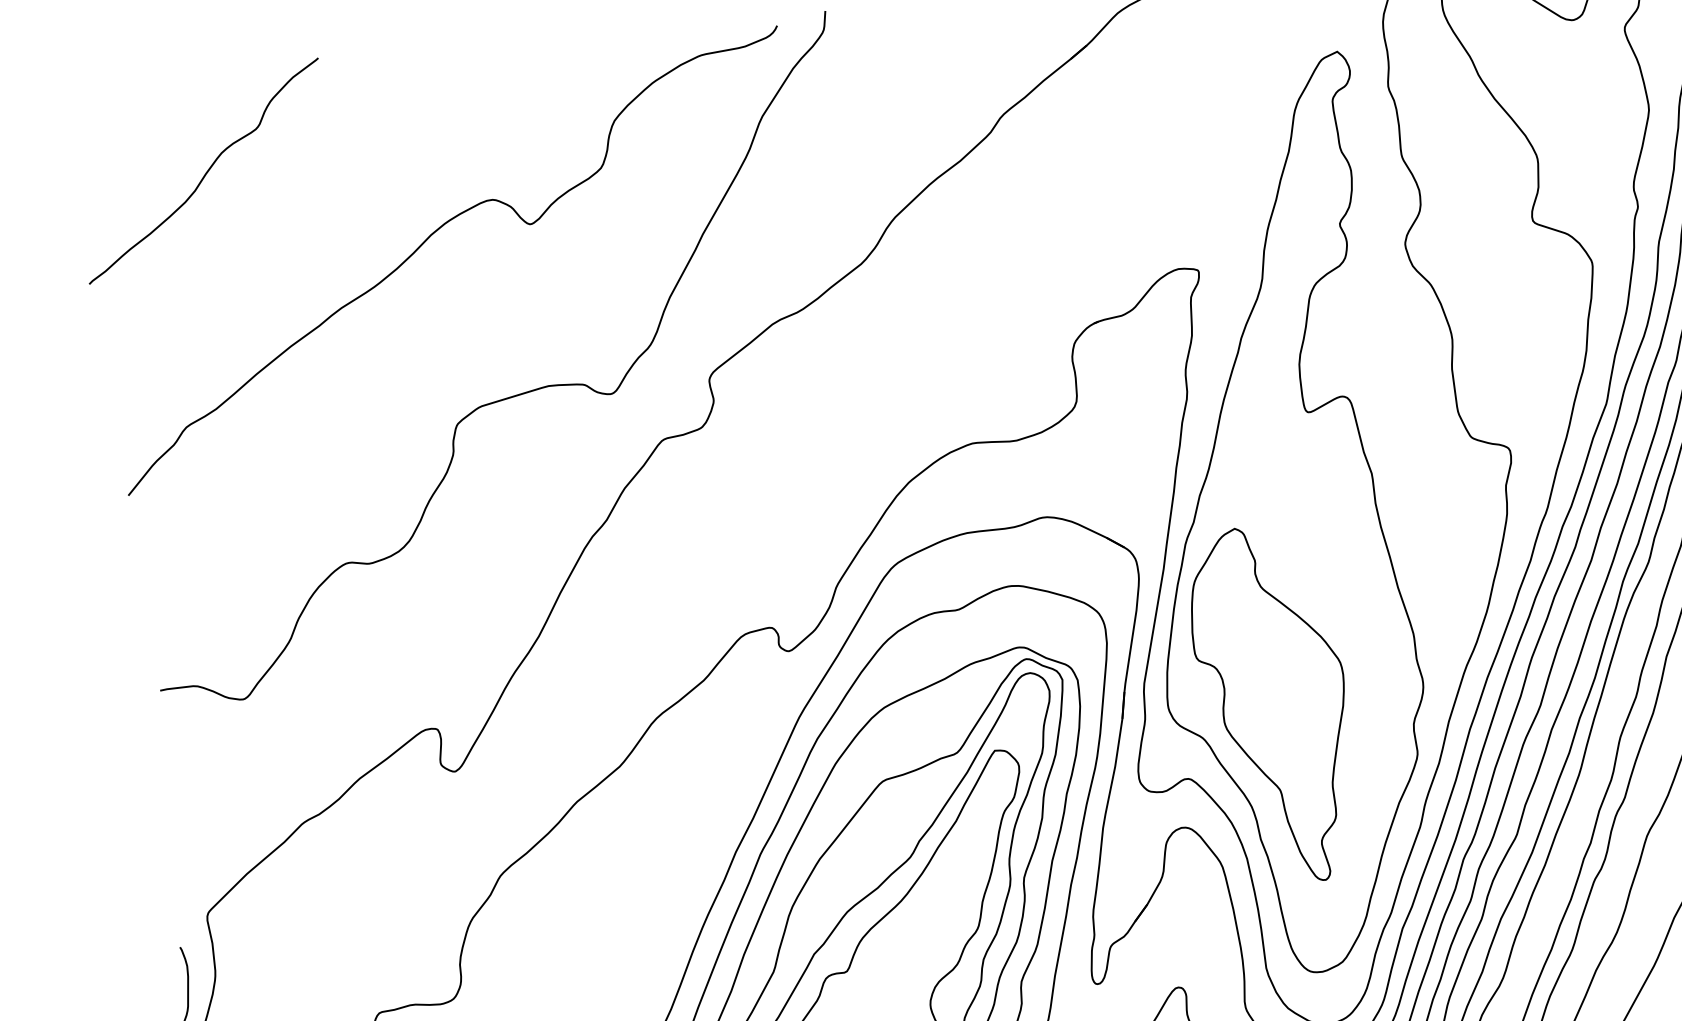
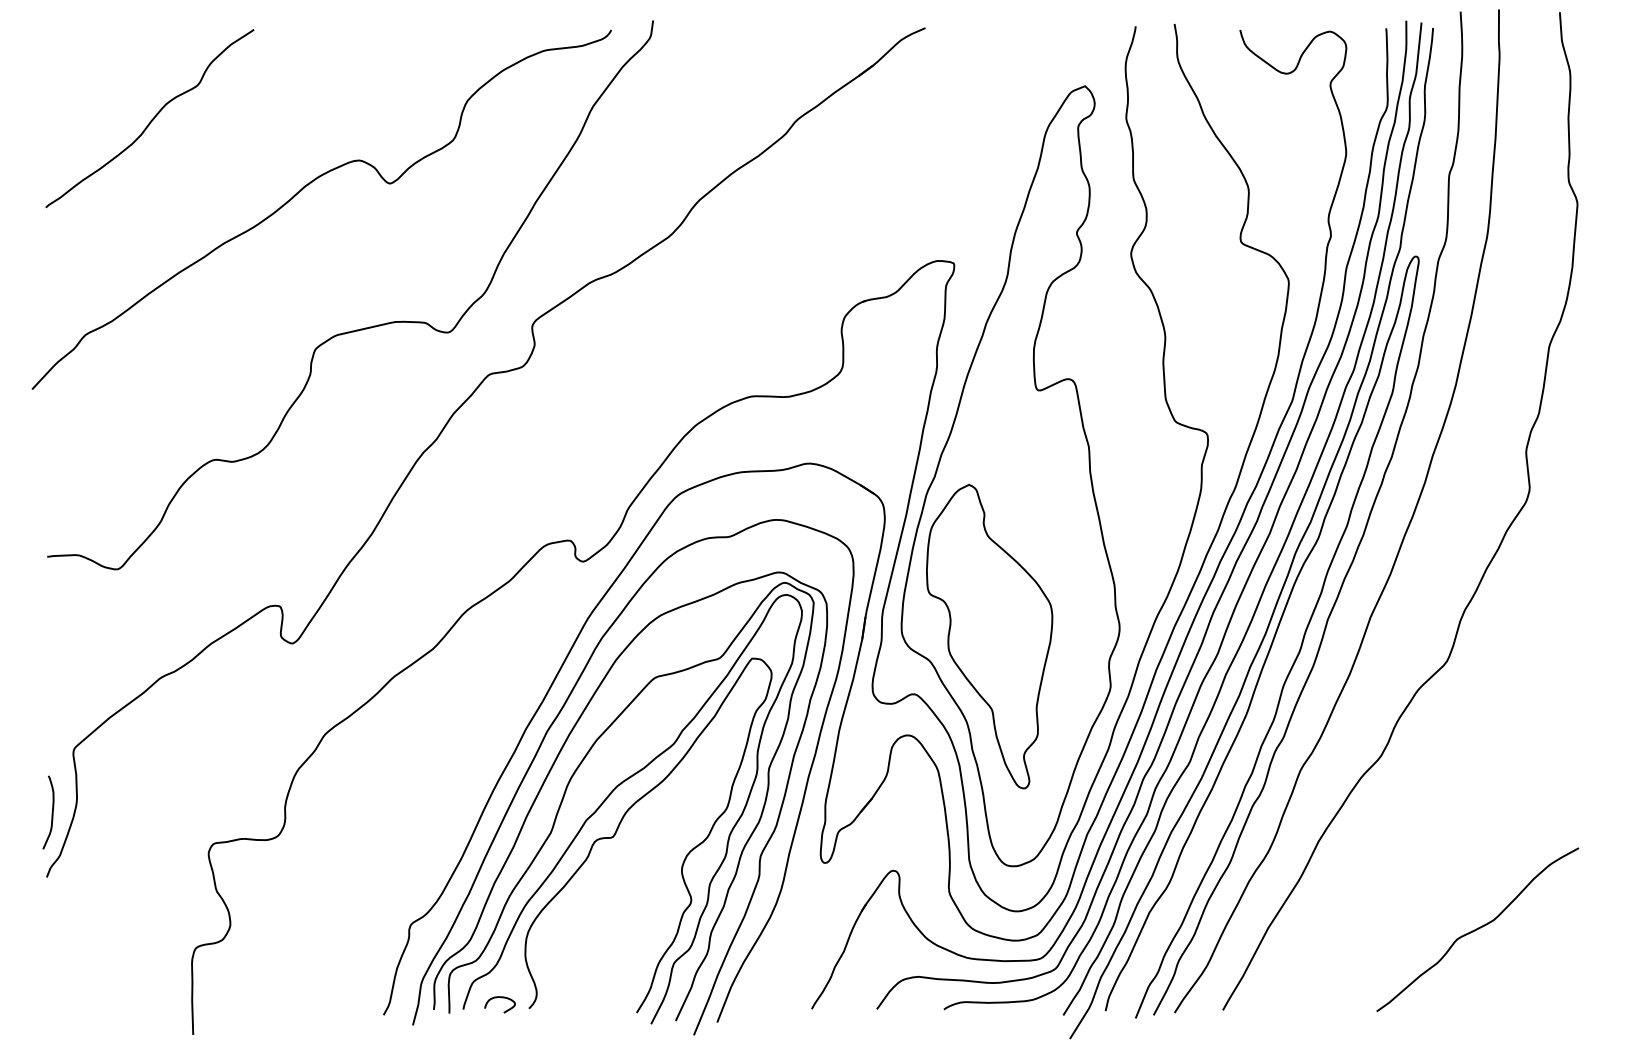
curve: (205, 172) -> (151, 119), moved

